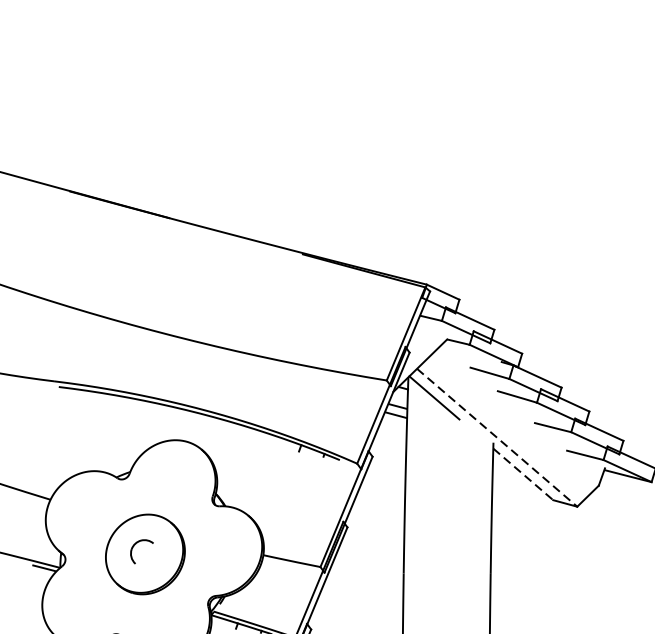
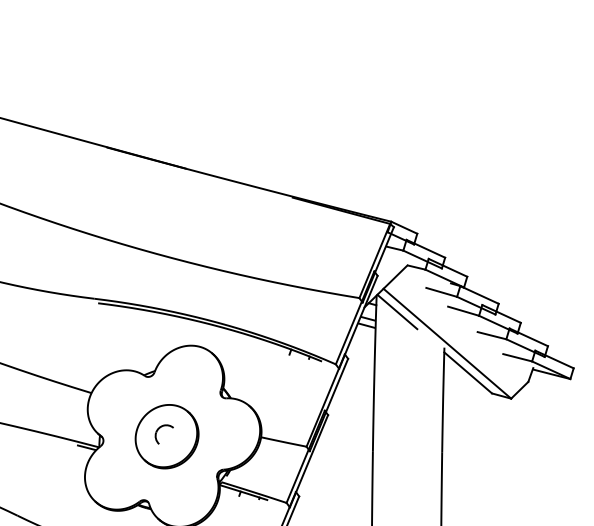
line: (497, 438) -> (447, 344), dashed -> solid
line: (523, 475) -> (468, 373), dashed -> solid

